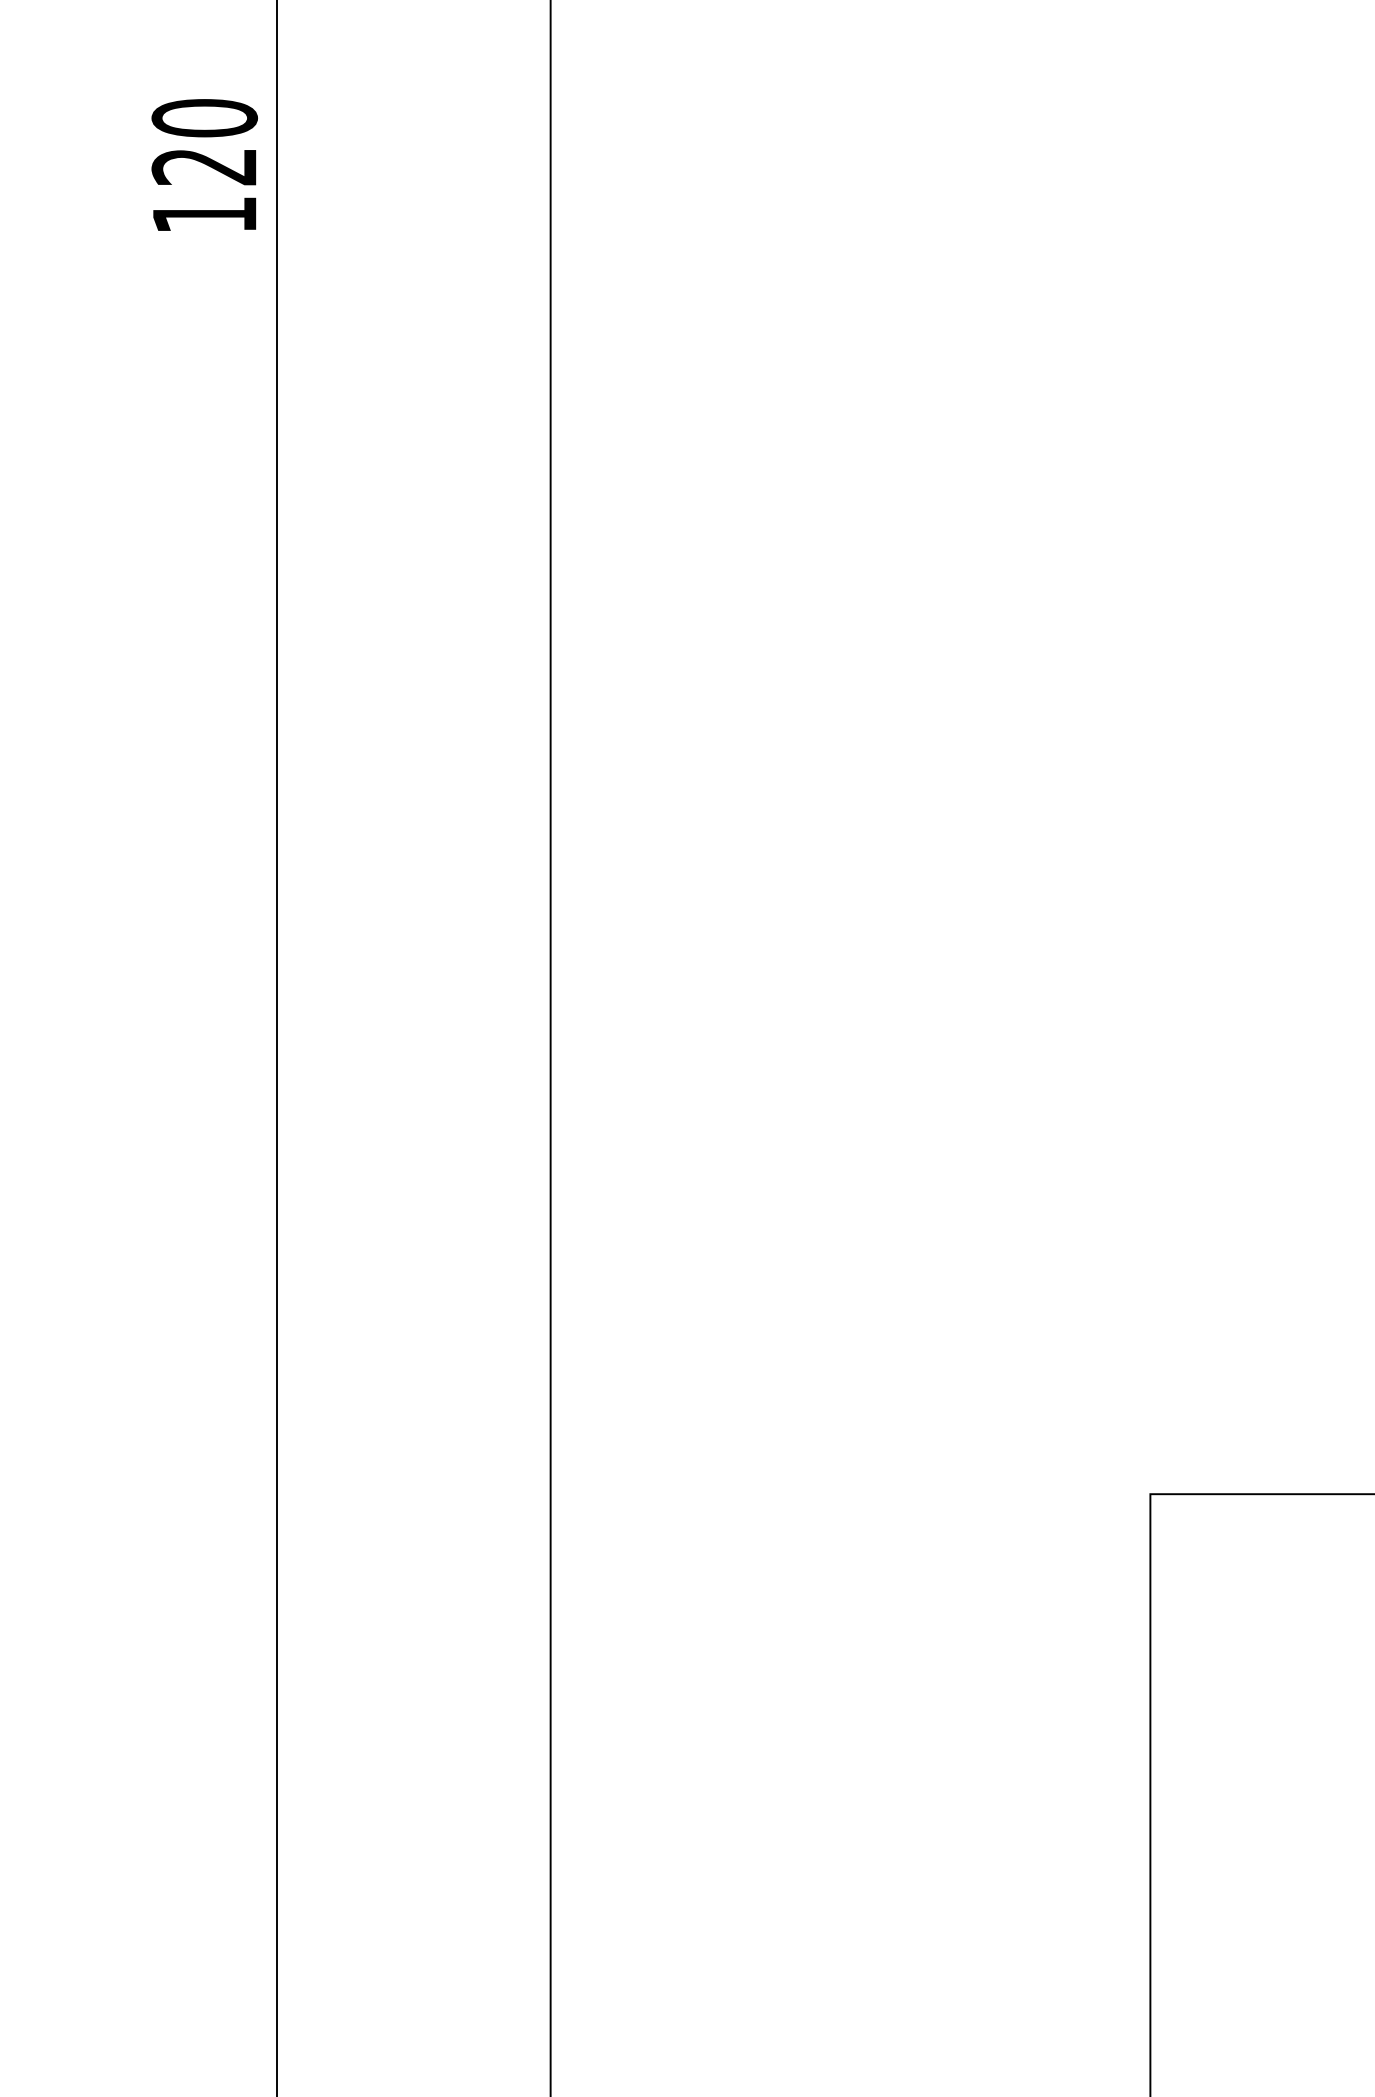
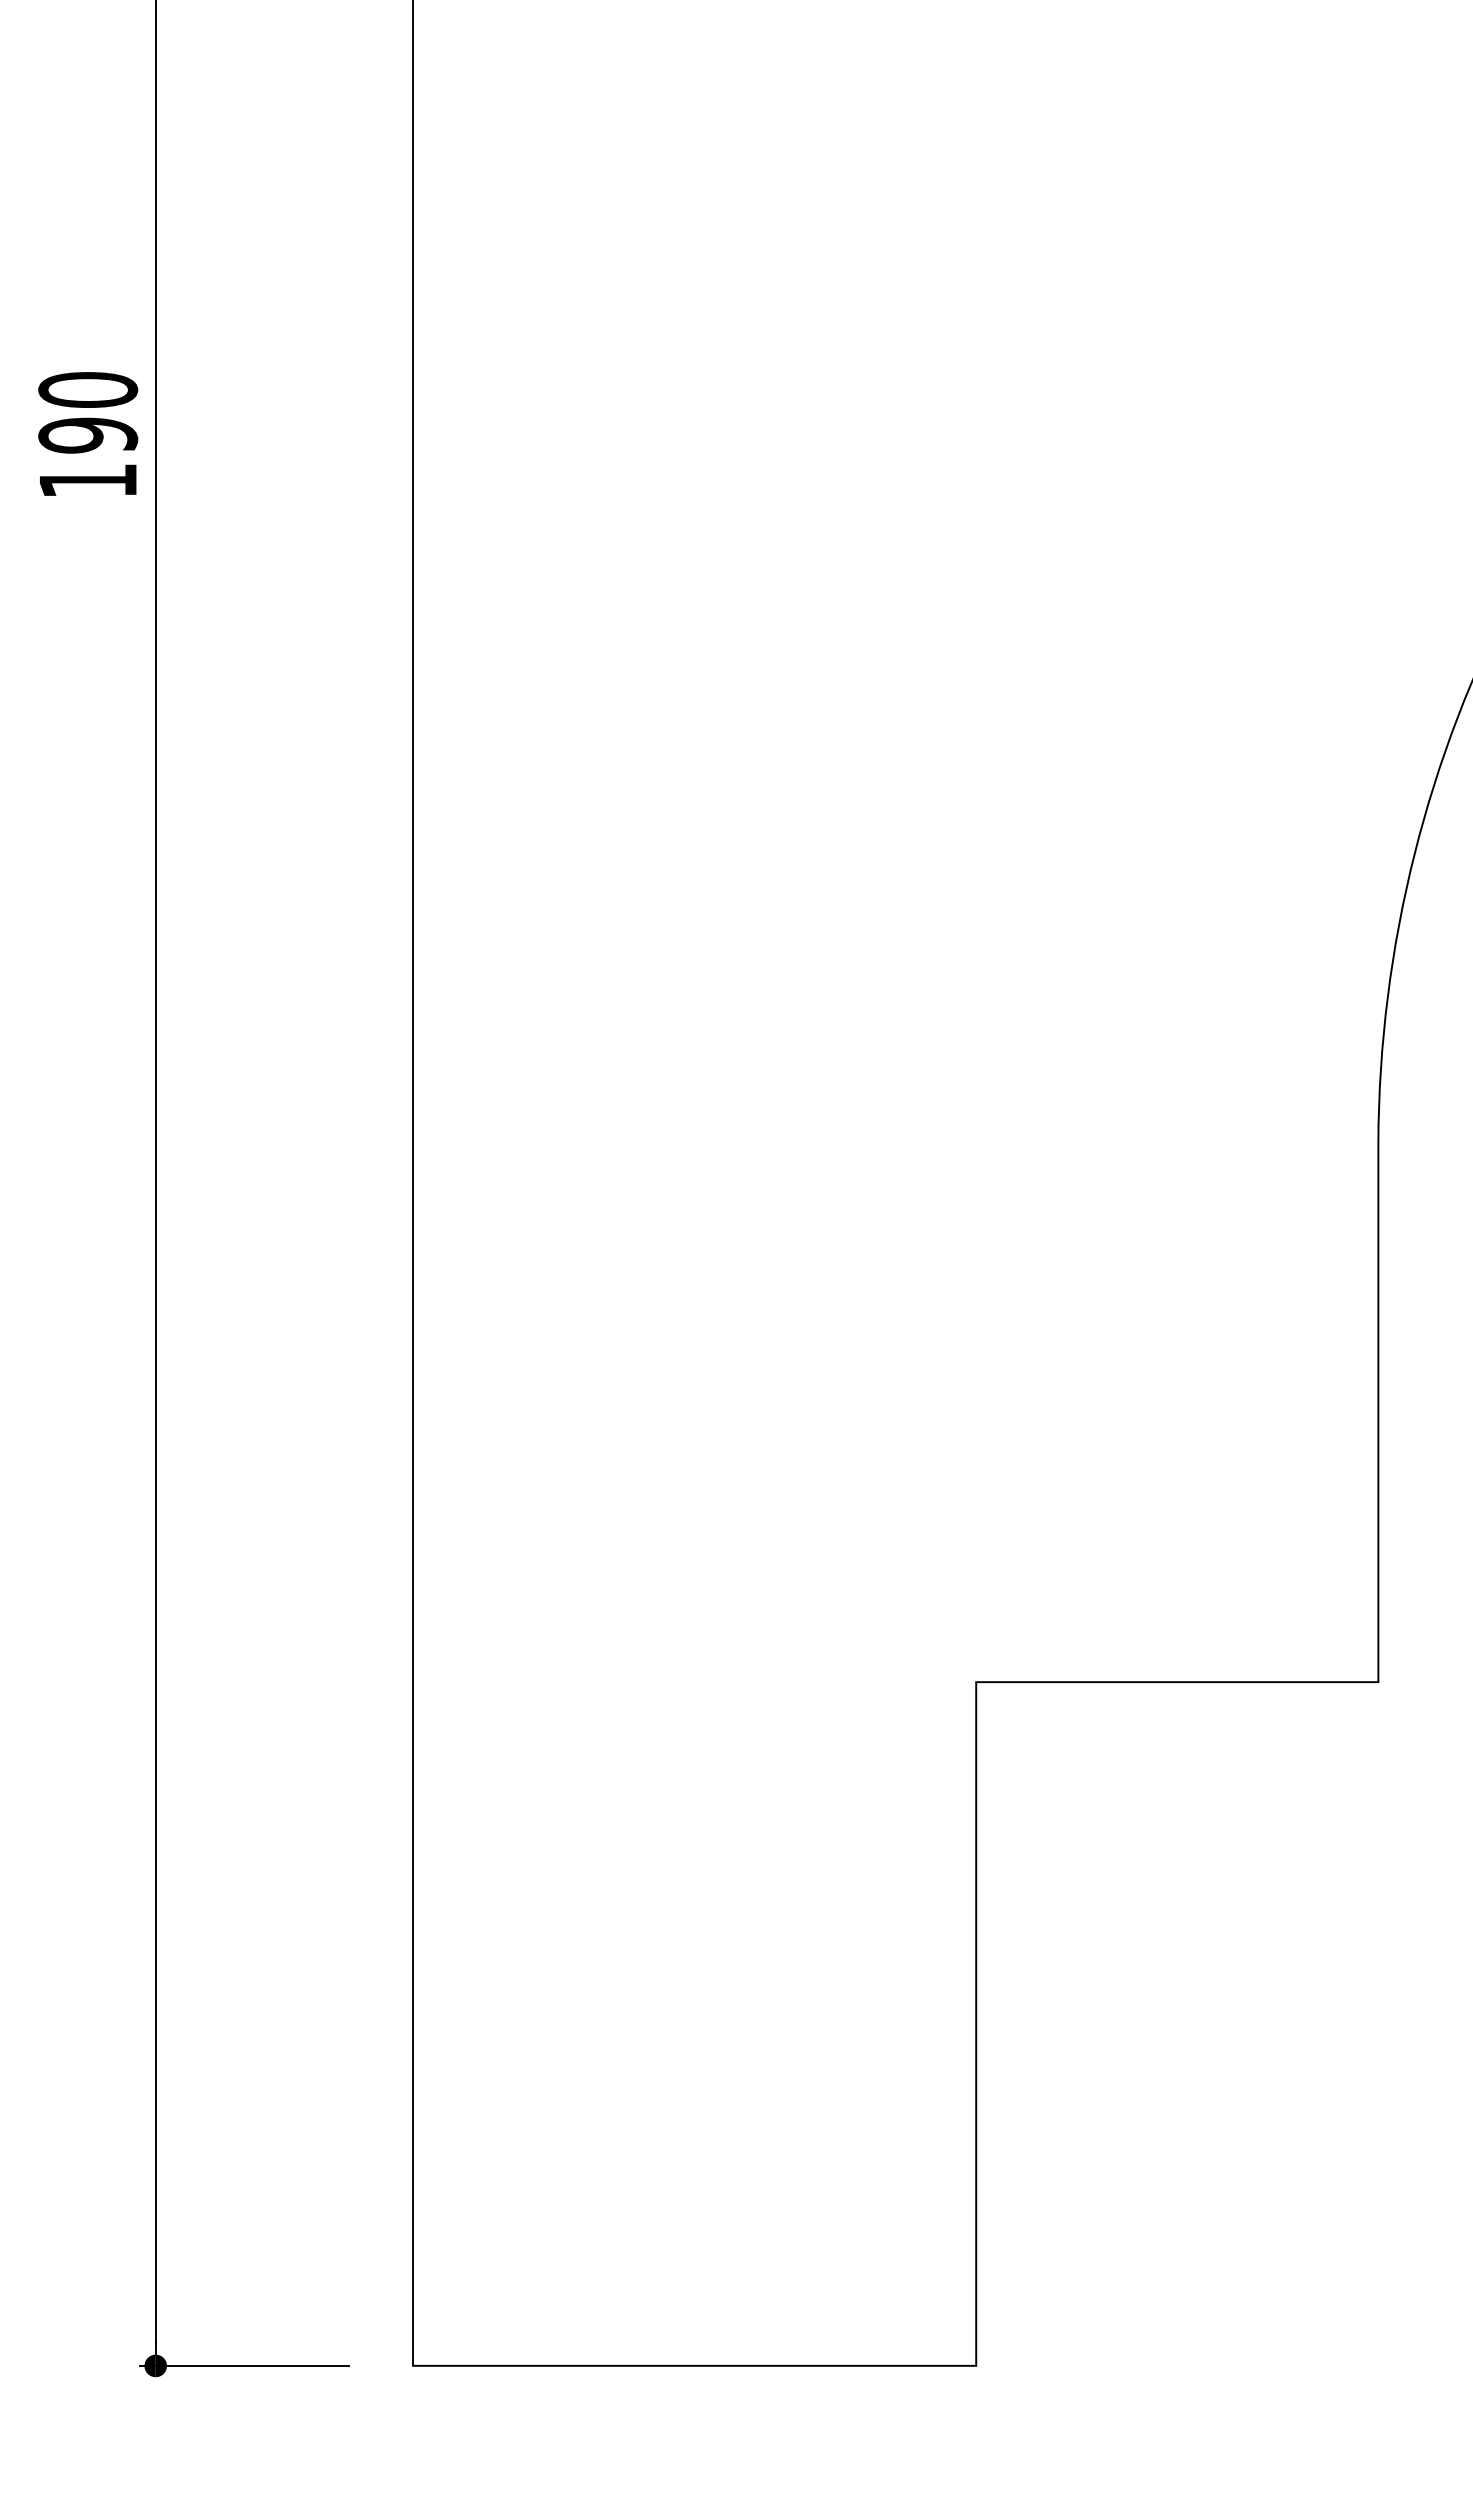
text: (205, 166) -> (88, 435), 120 -> 190

